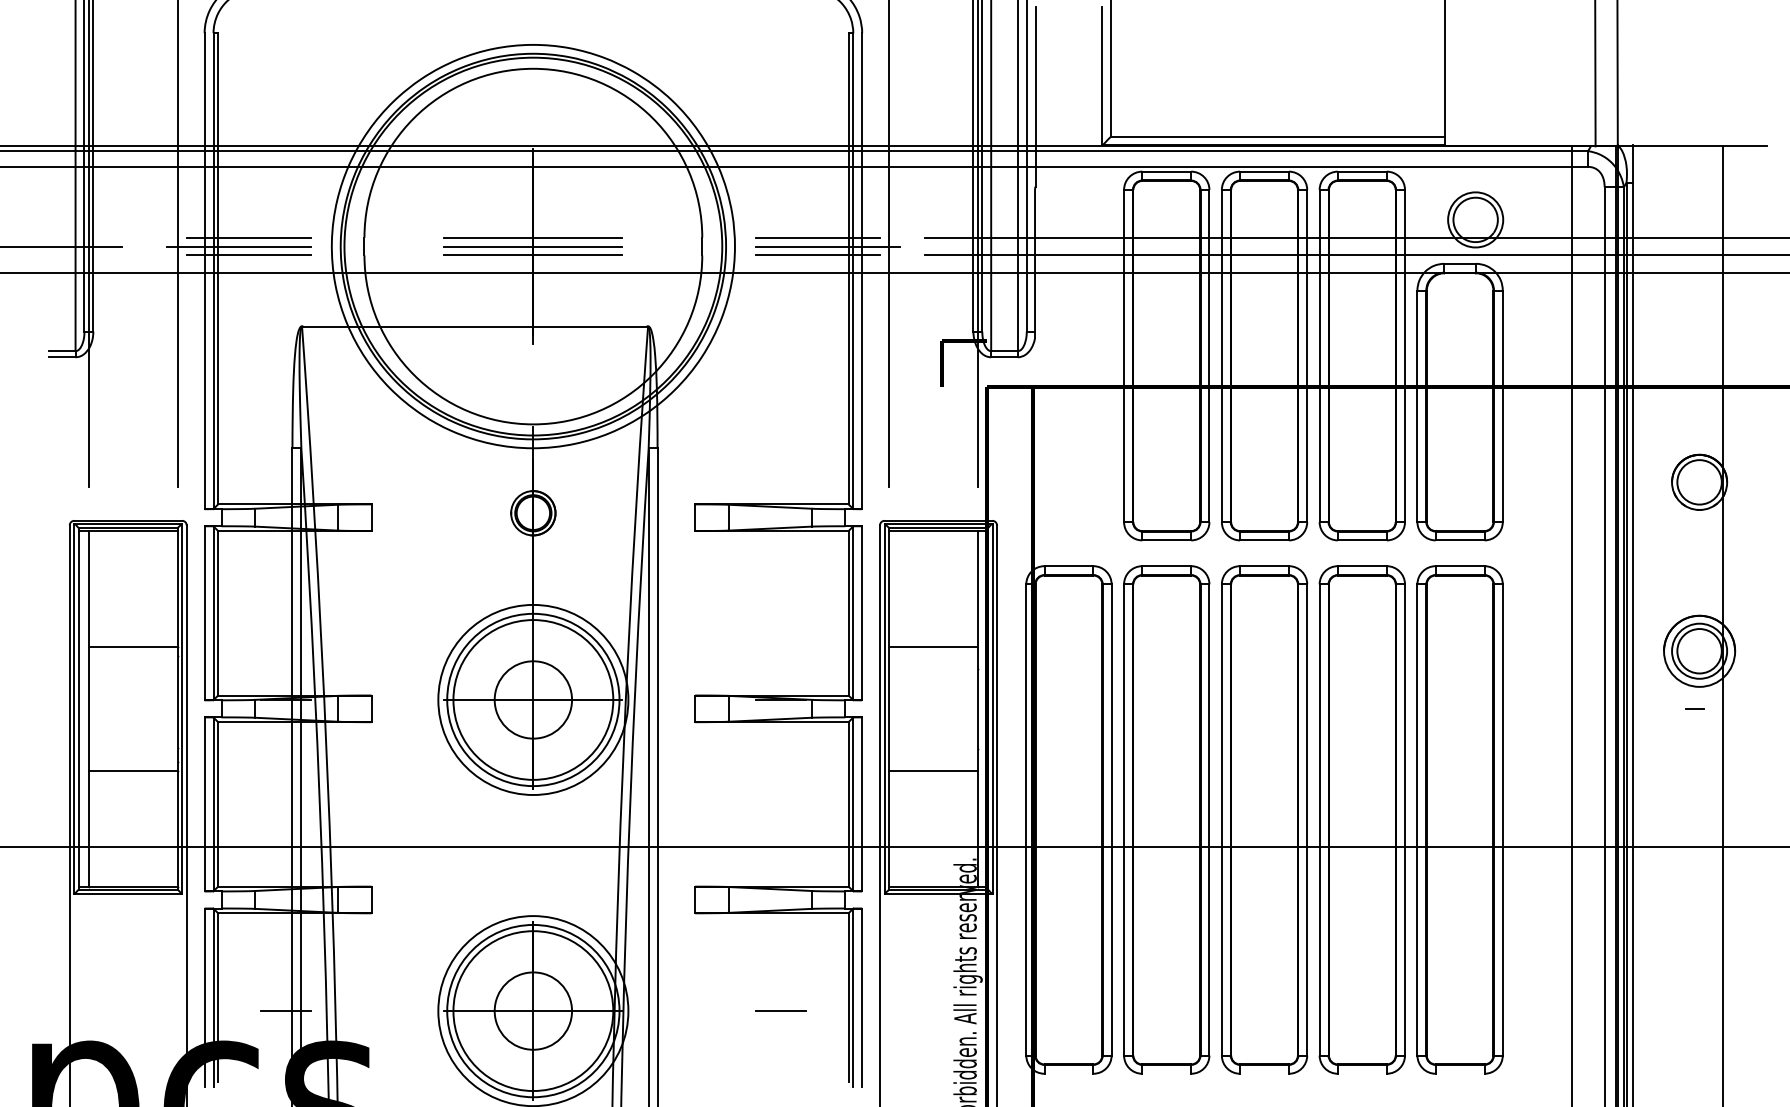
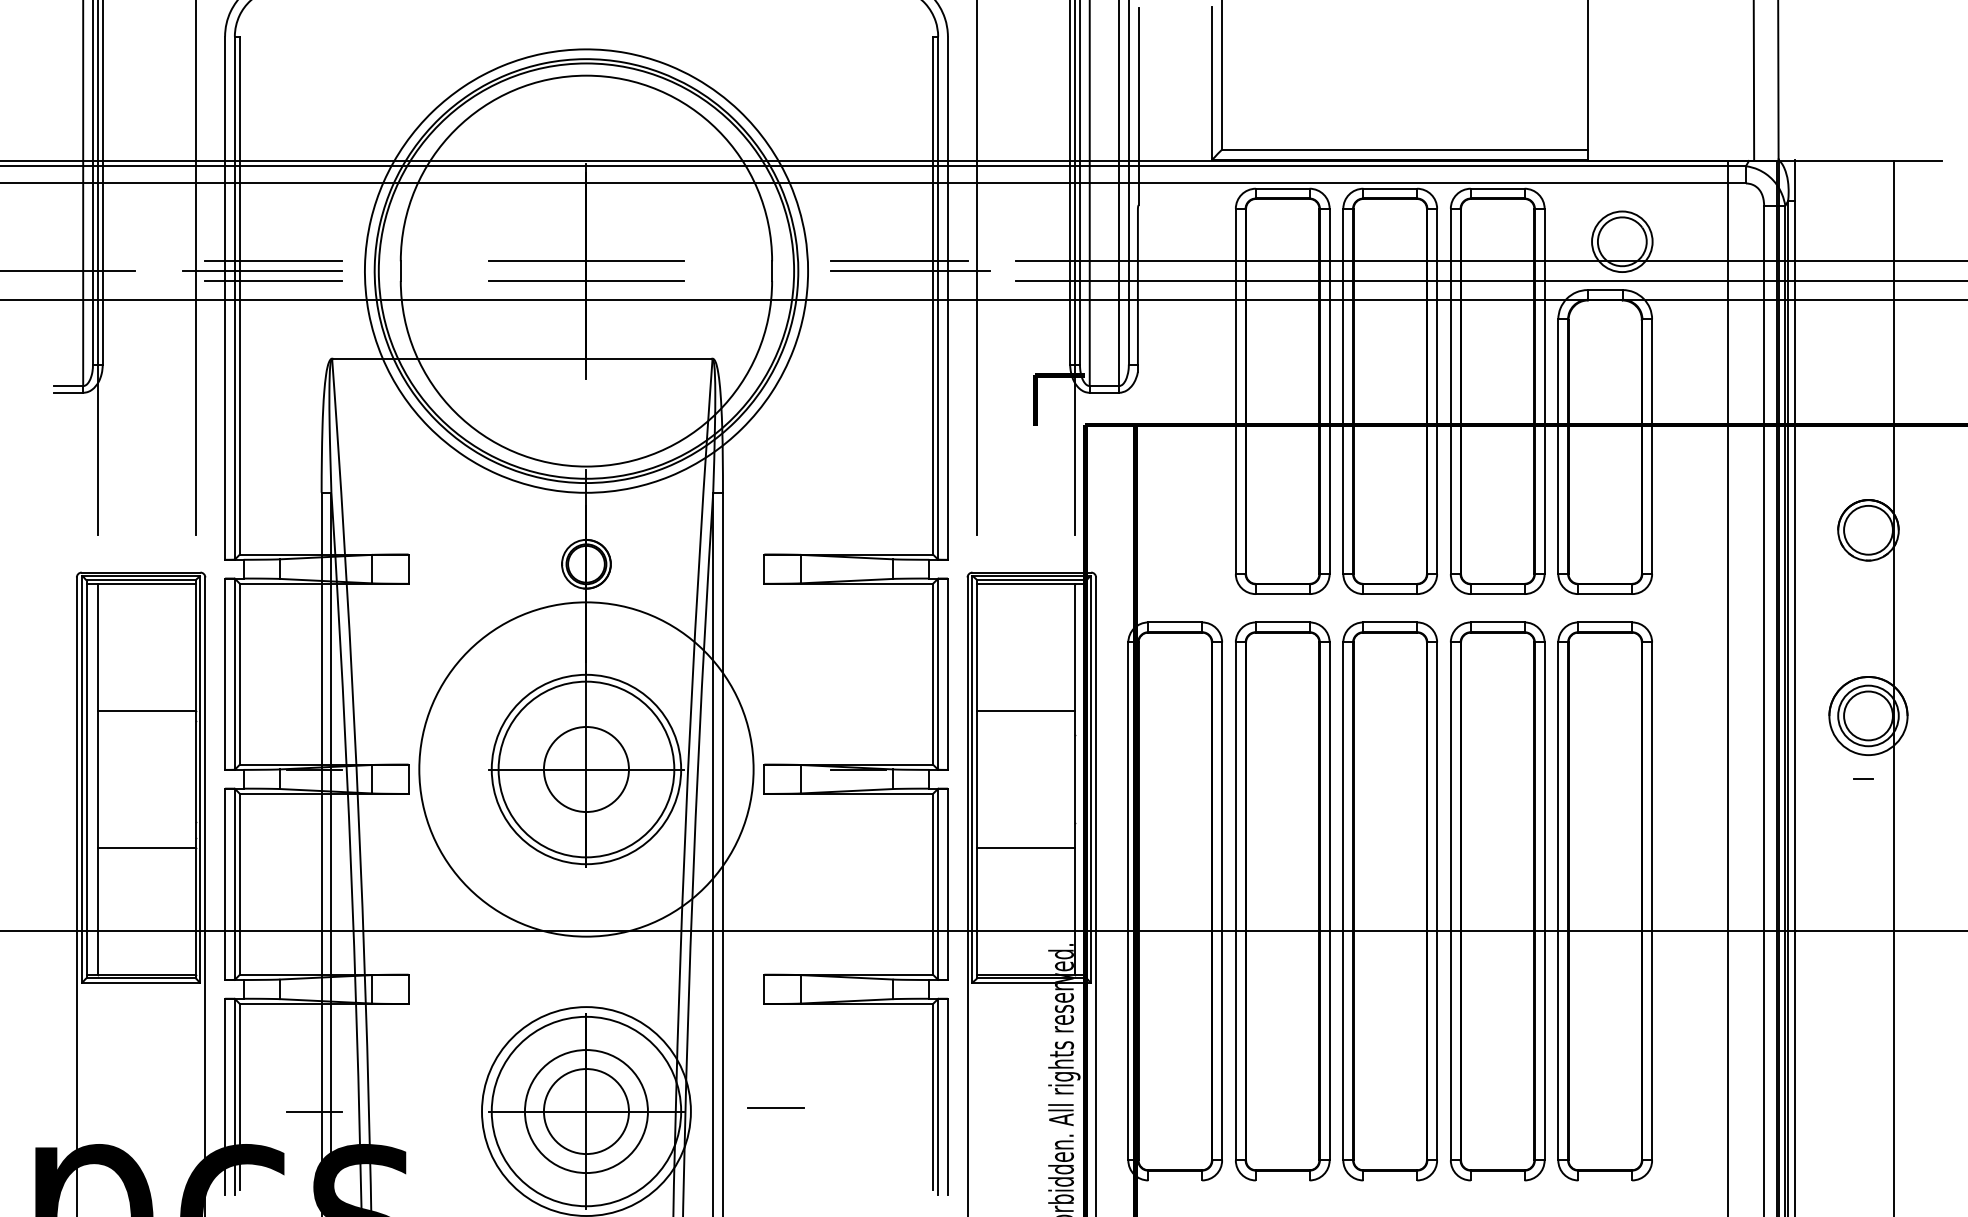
line: (533, 246) -> (586, 271), removed
line: (817, 255) -> (898, 280), removed
circle: (533, 699) -> (586, 768), size x1.6
line: (780, 1010) -> (775, 1107), moved
circle: (533, 1011) -> (586, 1111), size x0.7

